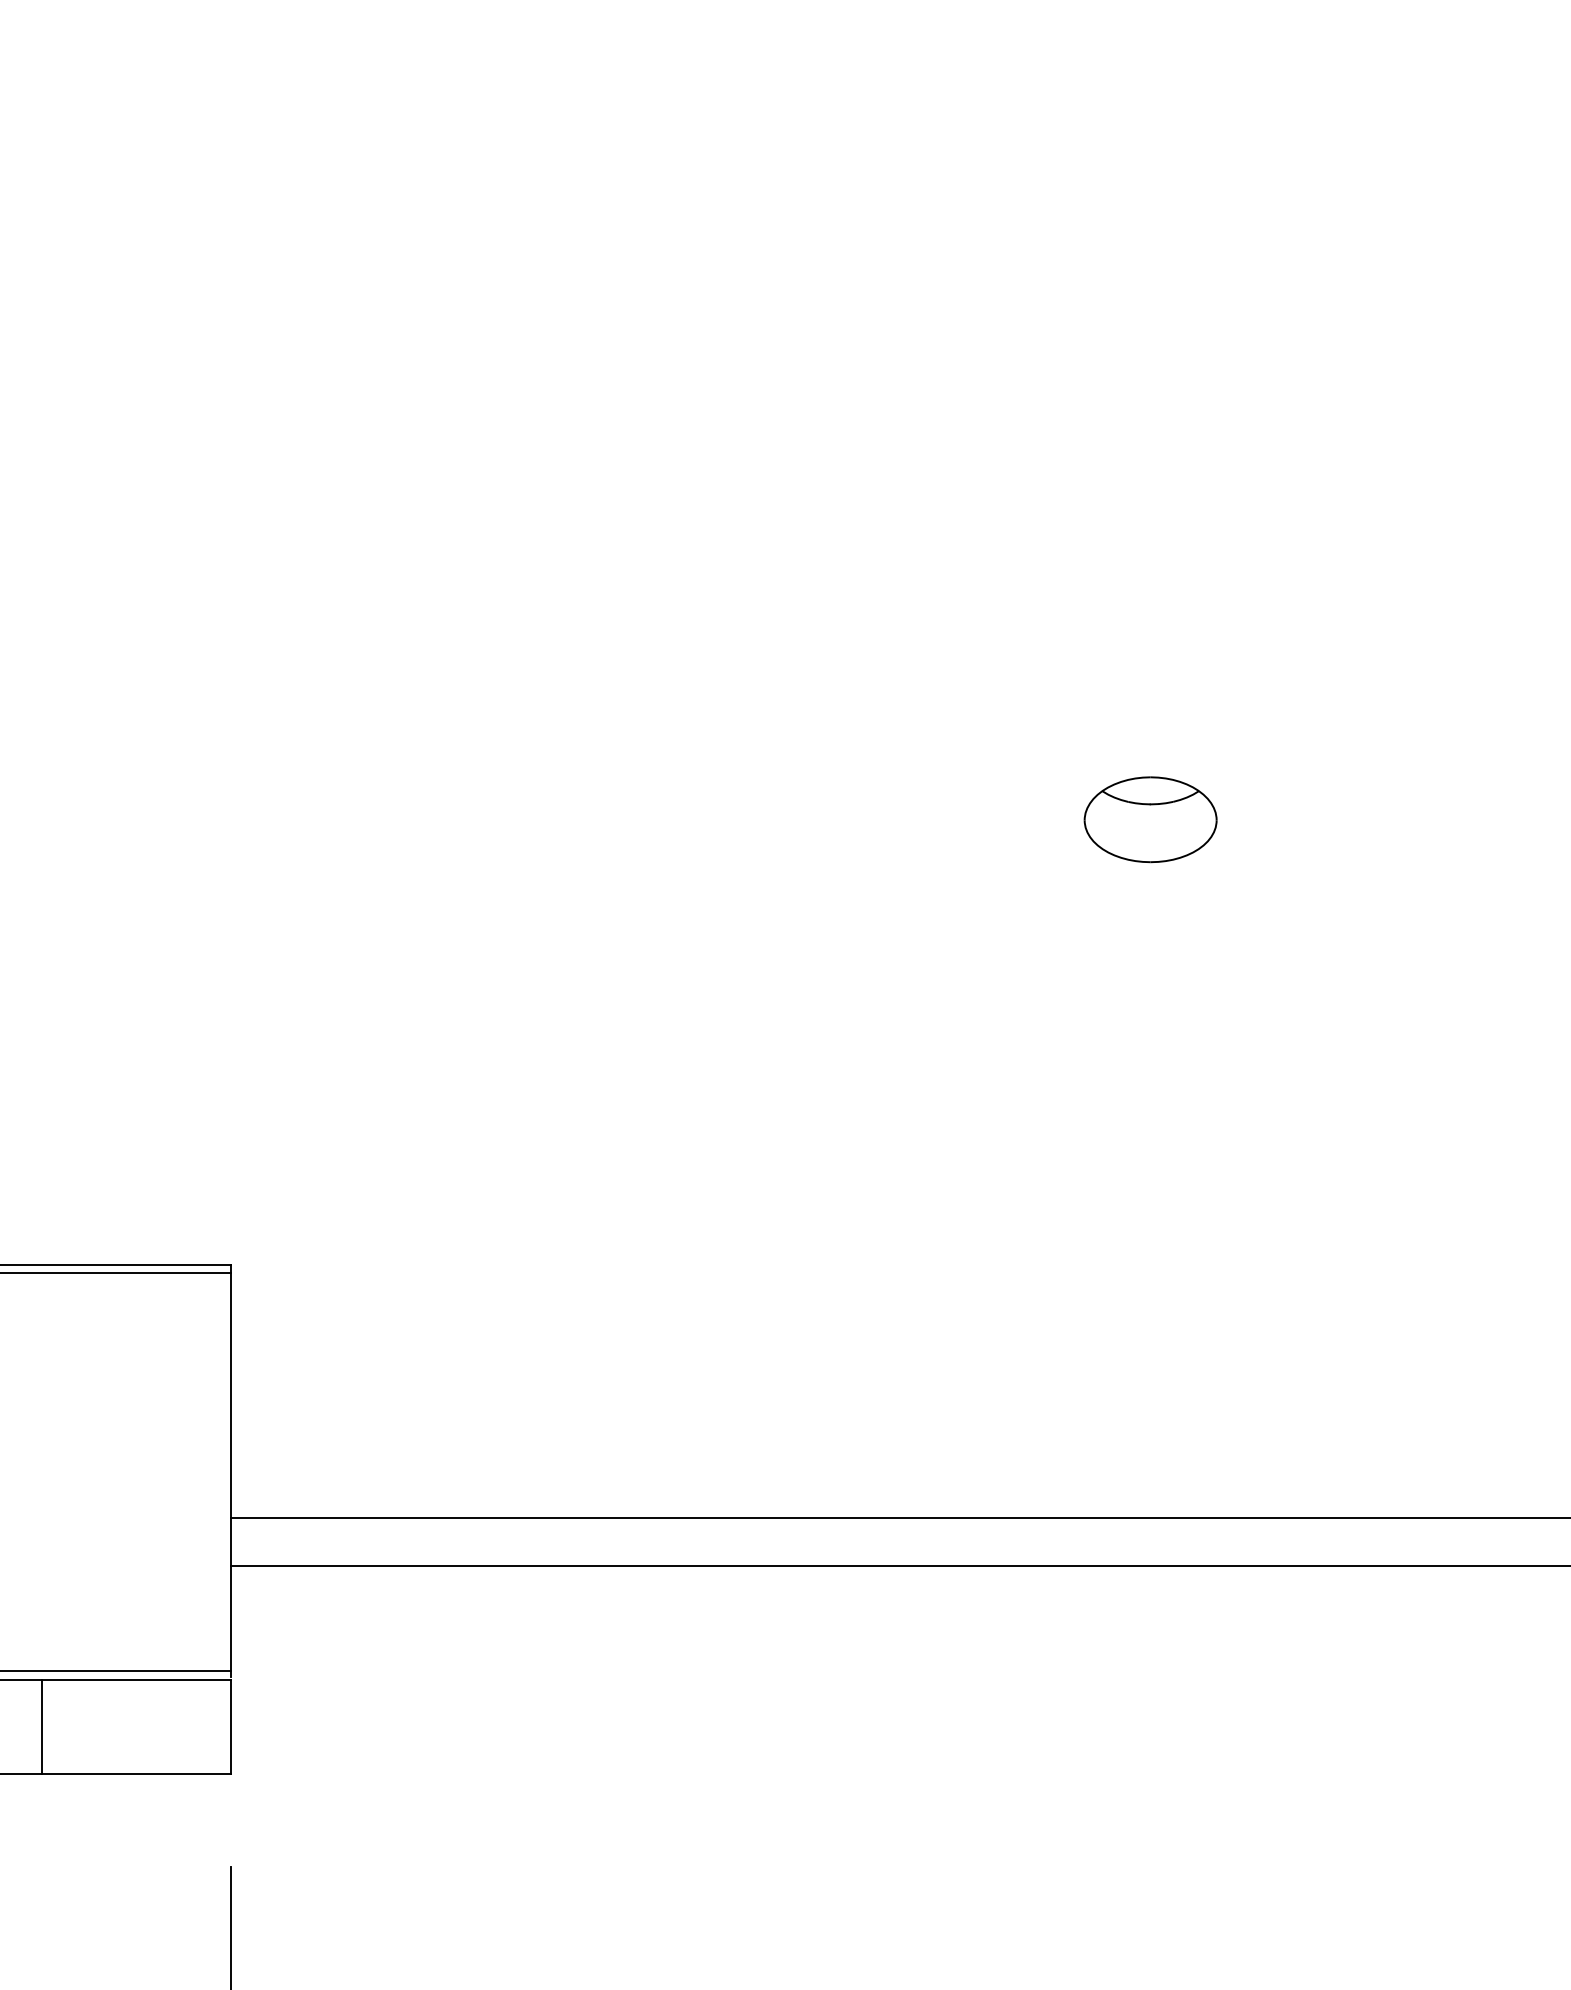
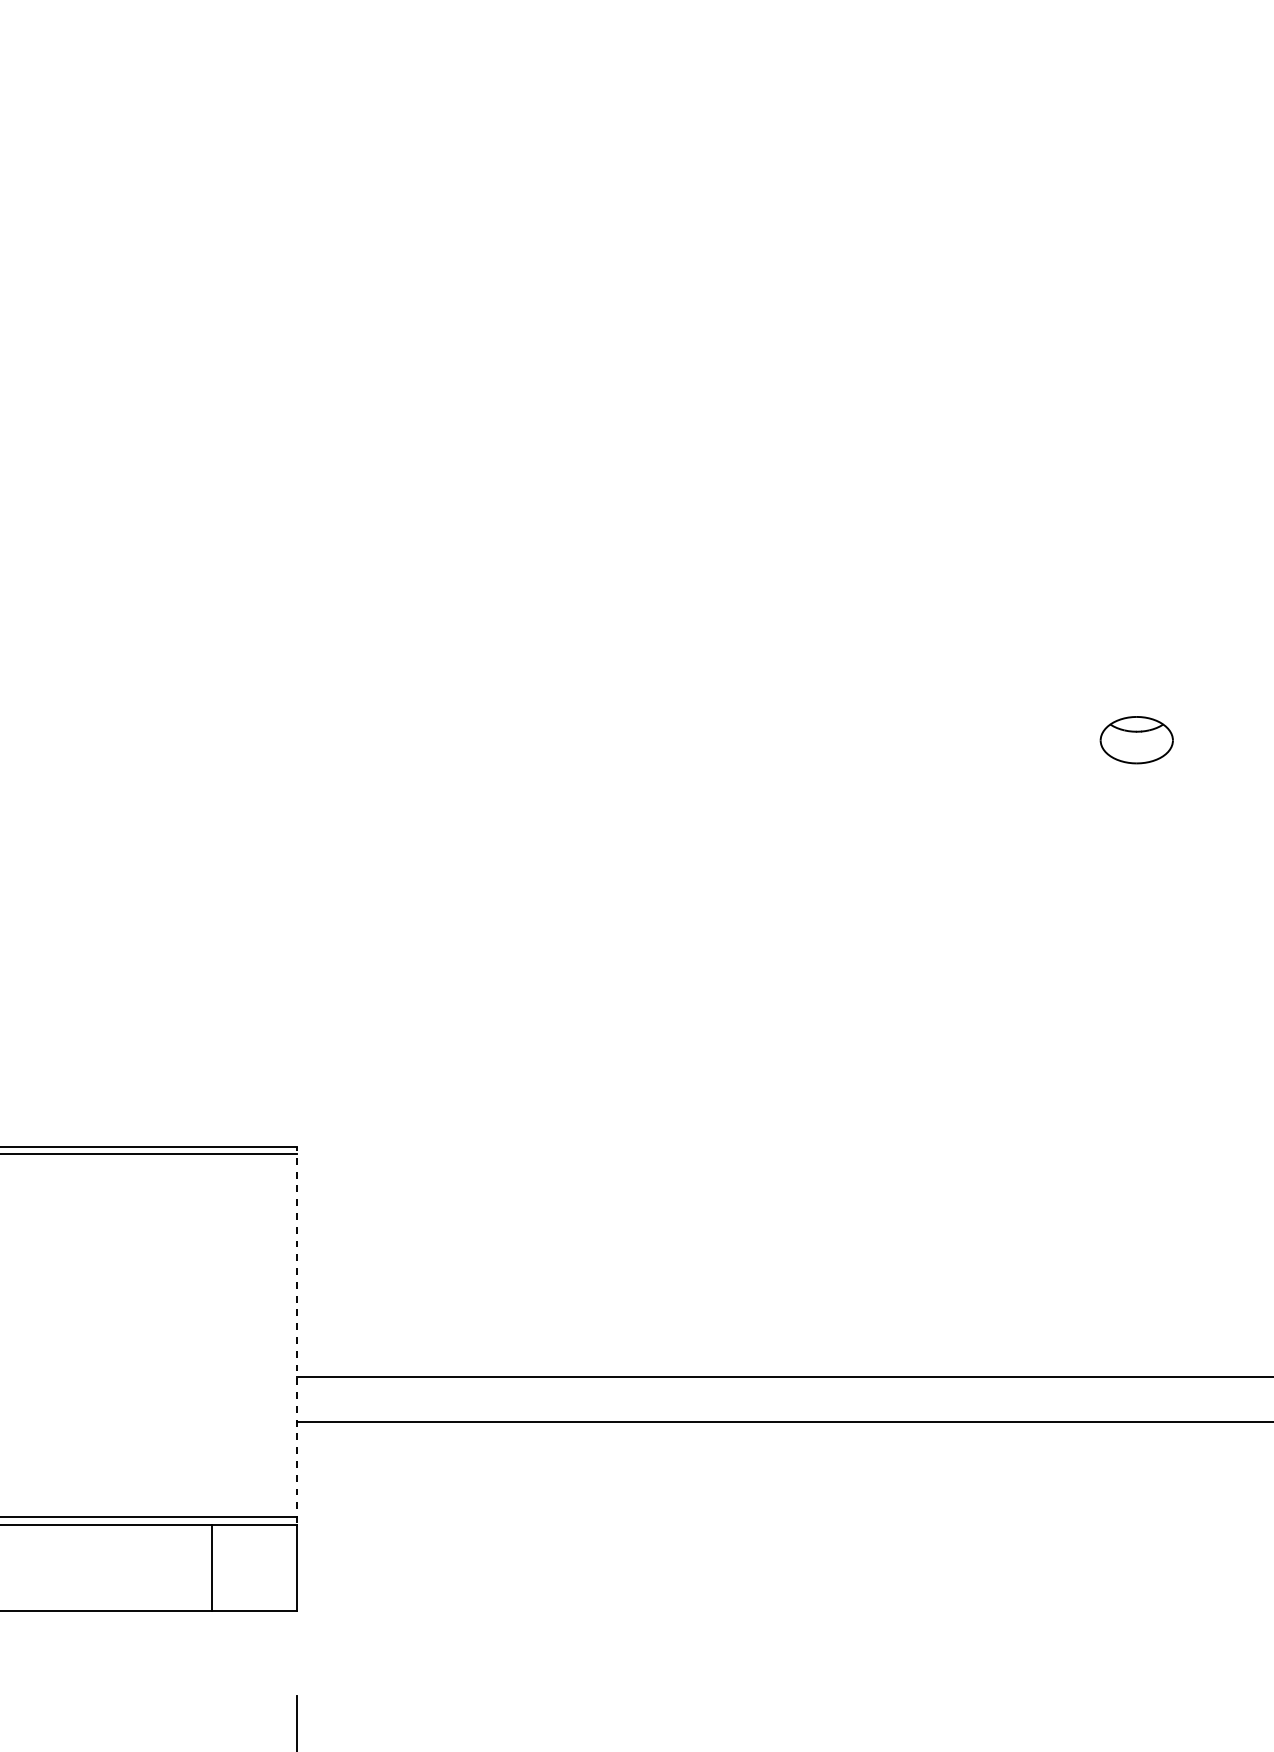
part: (1150, 819) -> (1136, 739), size x0.6
line: (230, 1470) -> (296, 1334), solid -> dashed
line: (42, 1726) -> (212, 1567), moved

